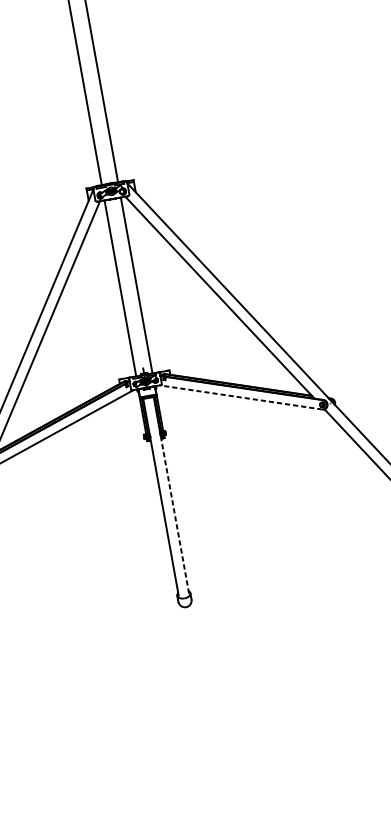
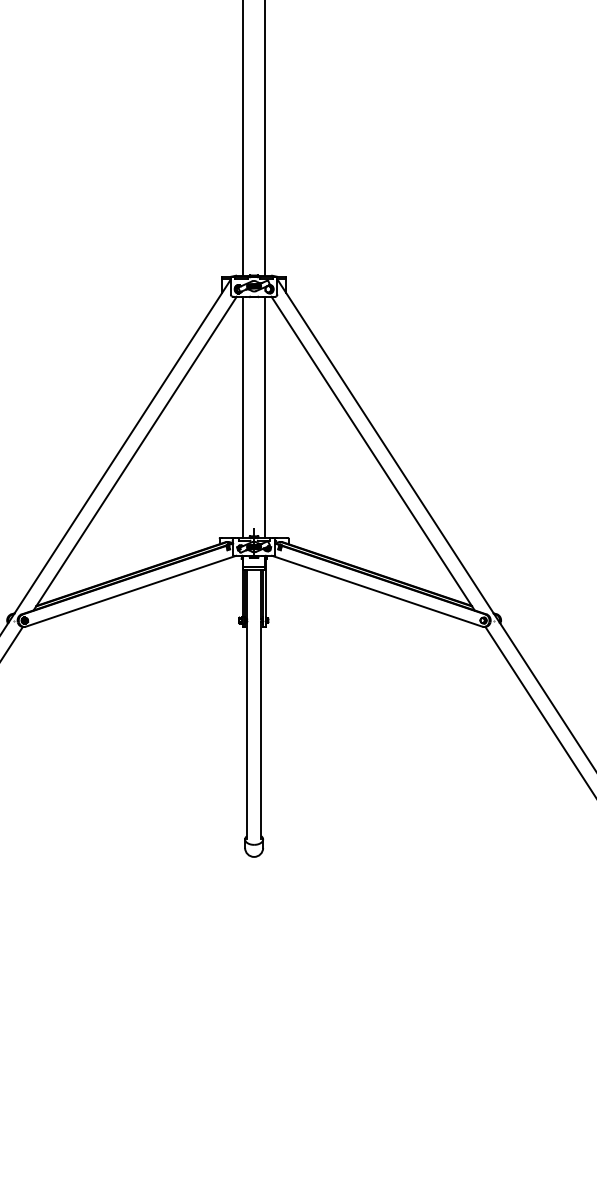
line: (240, 397) -> (376, 591), dashed -> solid
line: (174, 514) -> (261, 730), dashed -> solid

